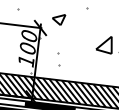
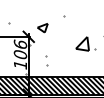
text: (28, 34) -> (19, 43), 100 -> 106

